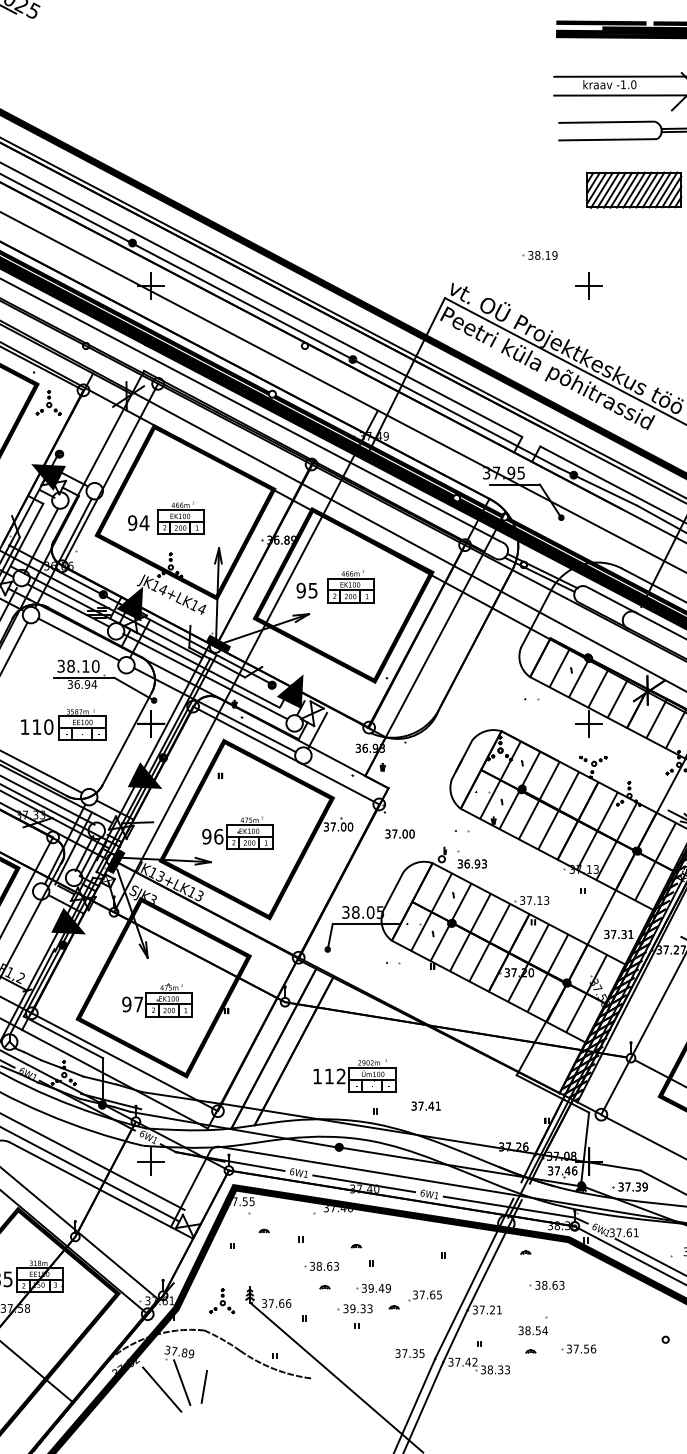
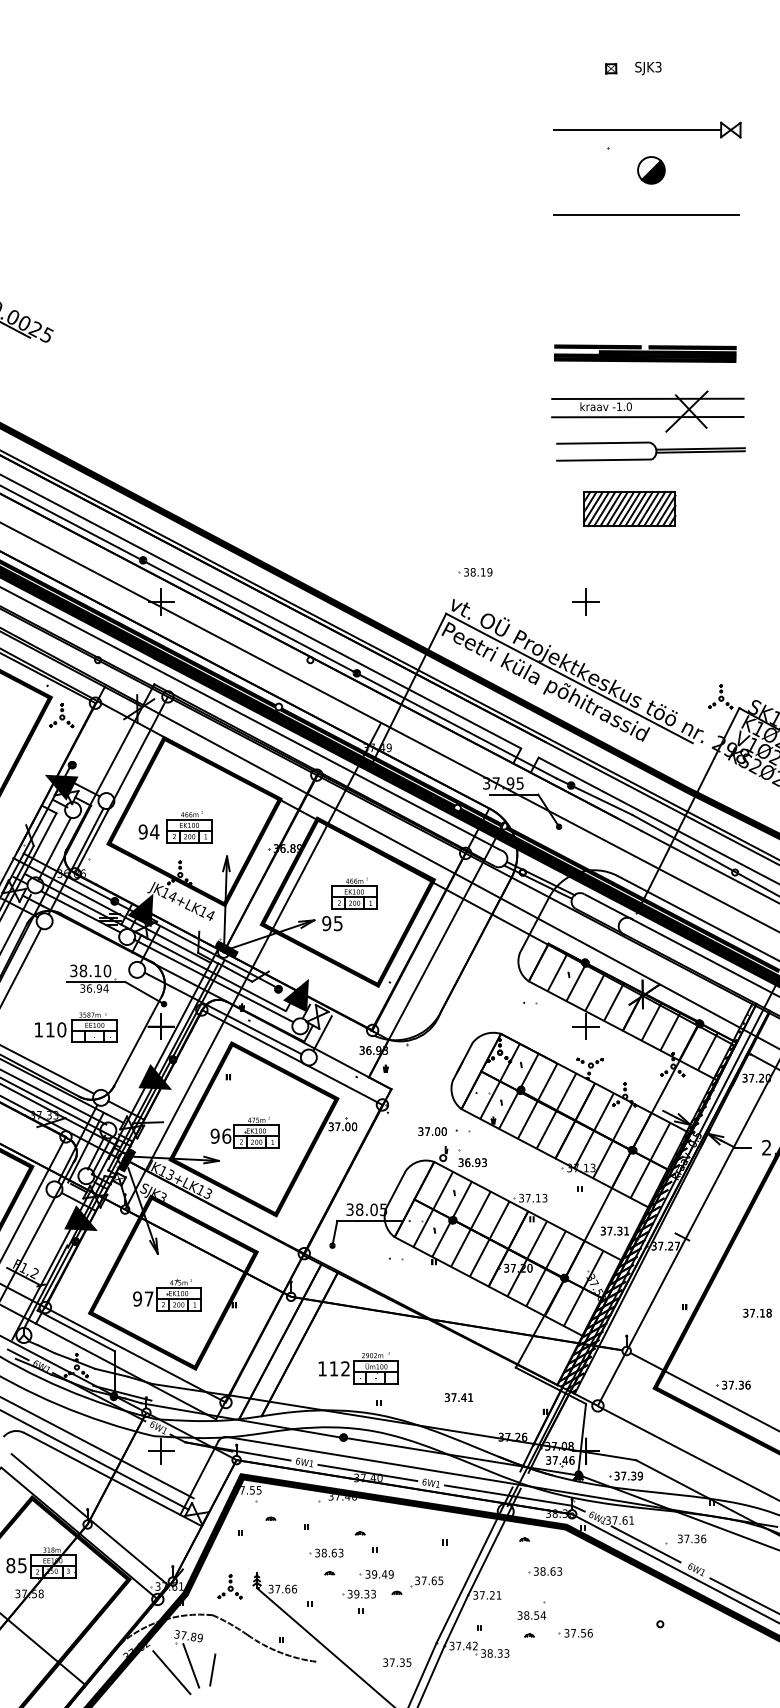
part: (540, 255) -> (475, 572), moved
text: (307, 590) -> (332, 923), moved
line: (78, 639) -> (90, 944), removed
text: (399, 833) -> (432, 1131), moved
text: (425, 1106) -> (458, 1397), moved
text: (410, 1353) -> (397, 1662), moved

